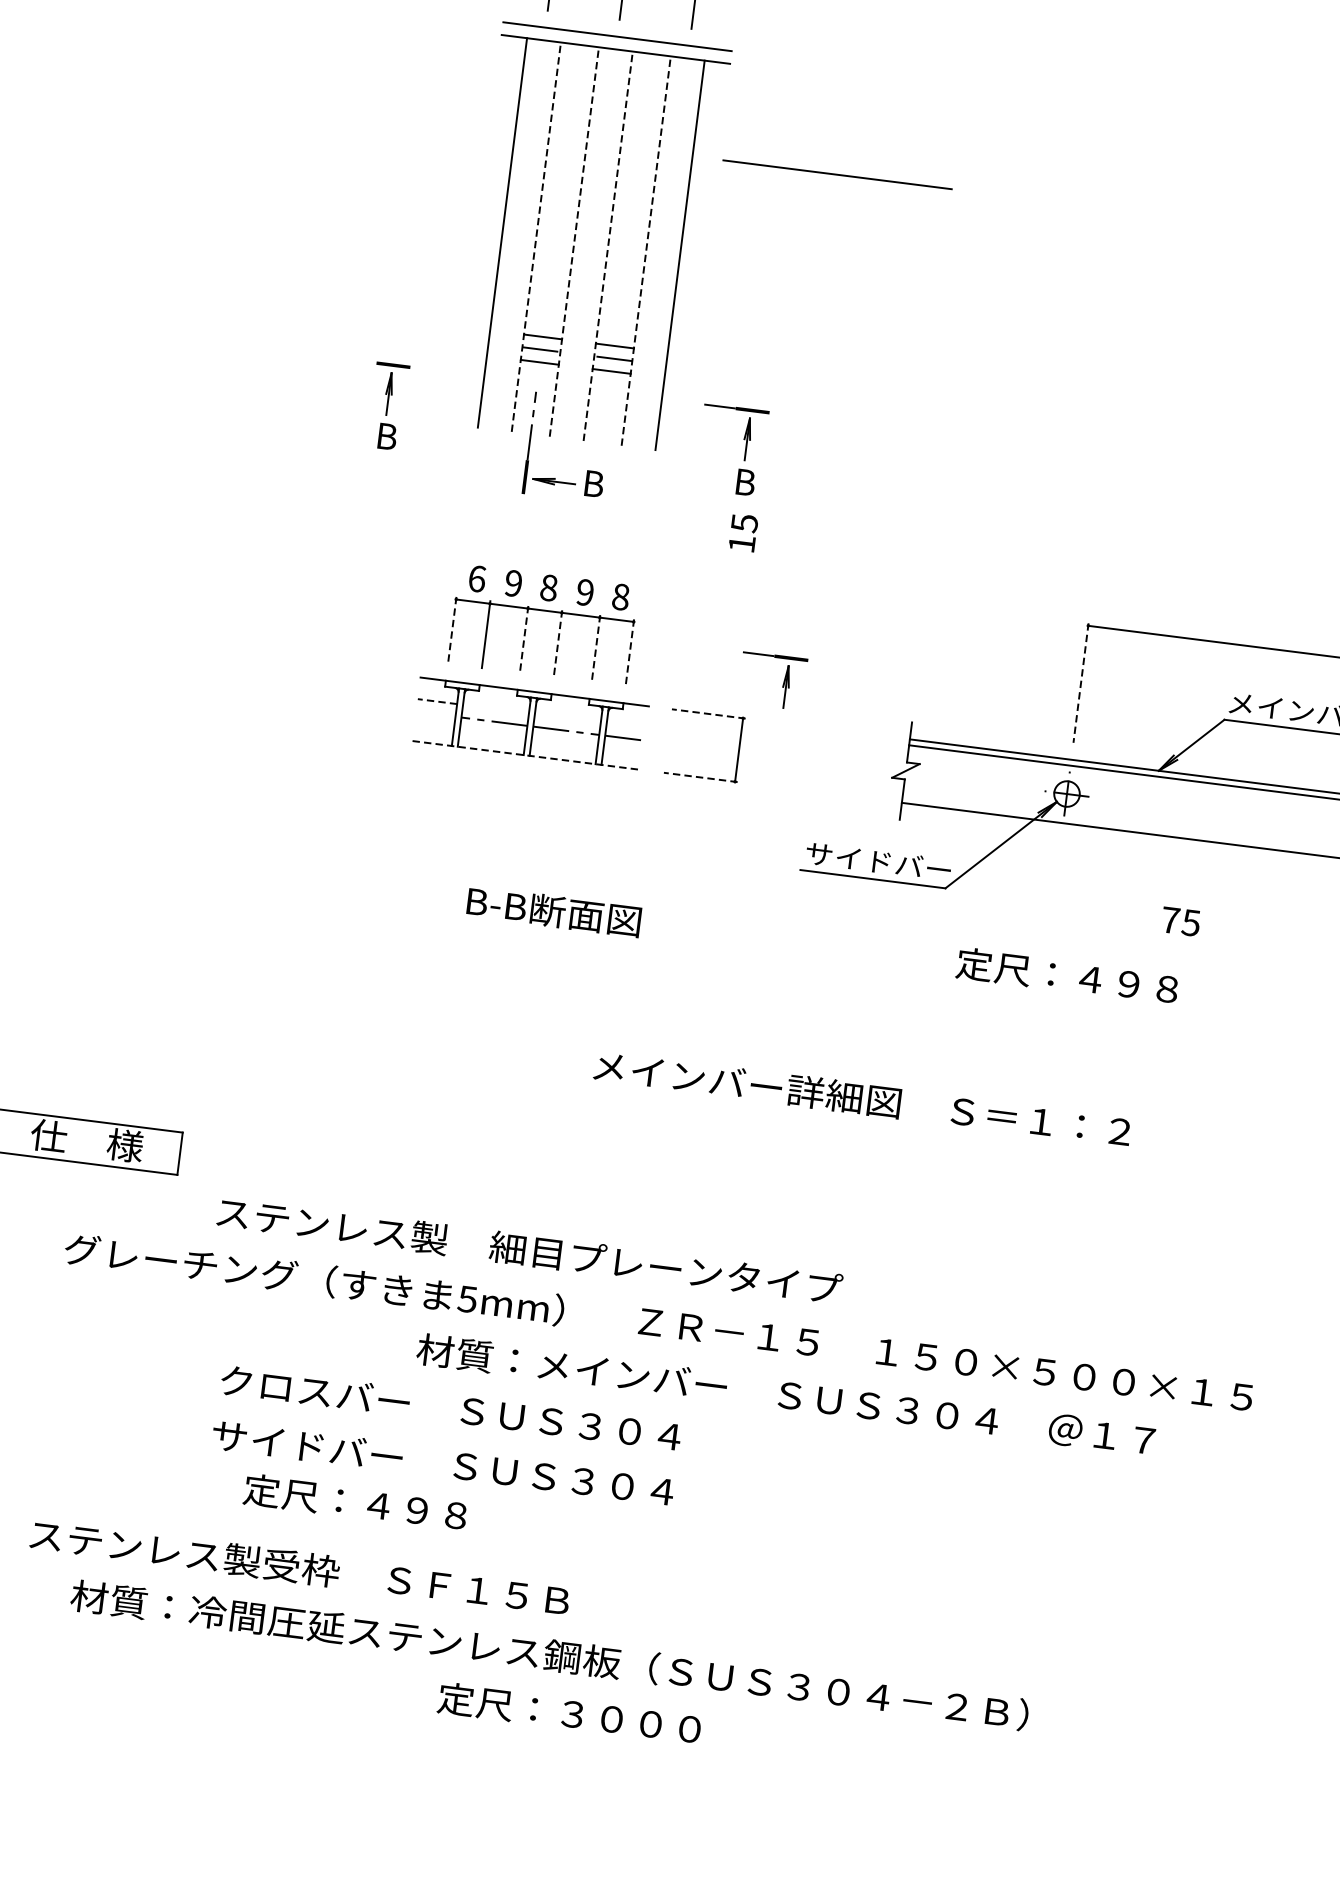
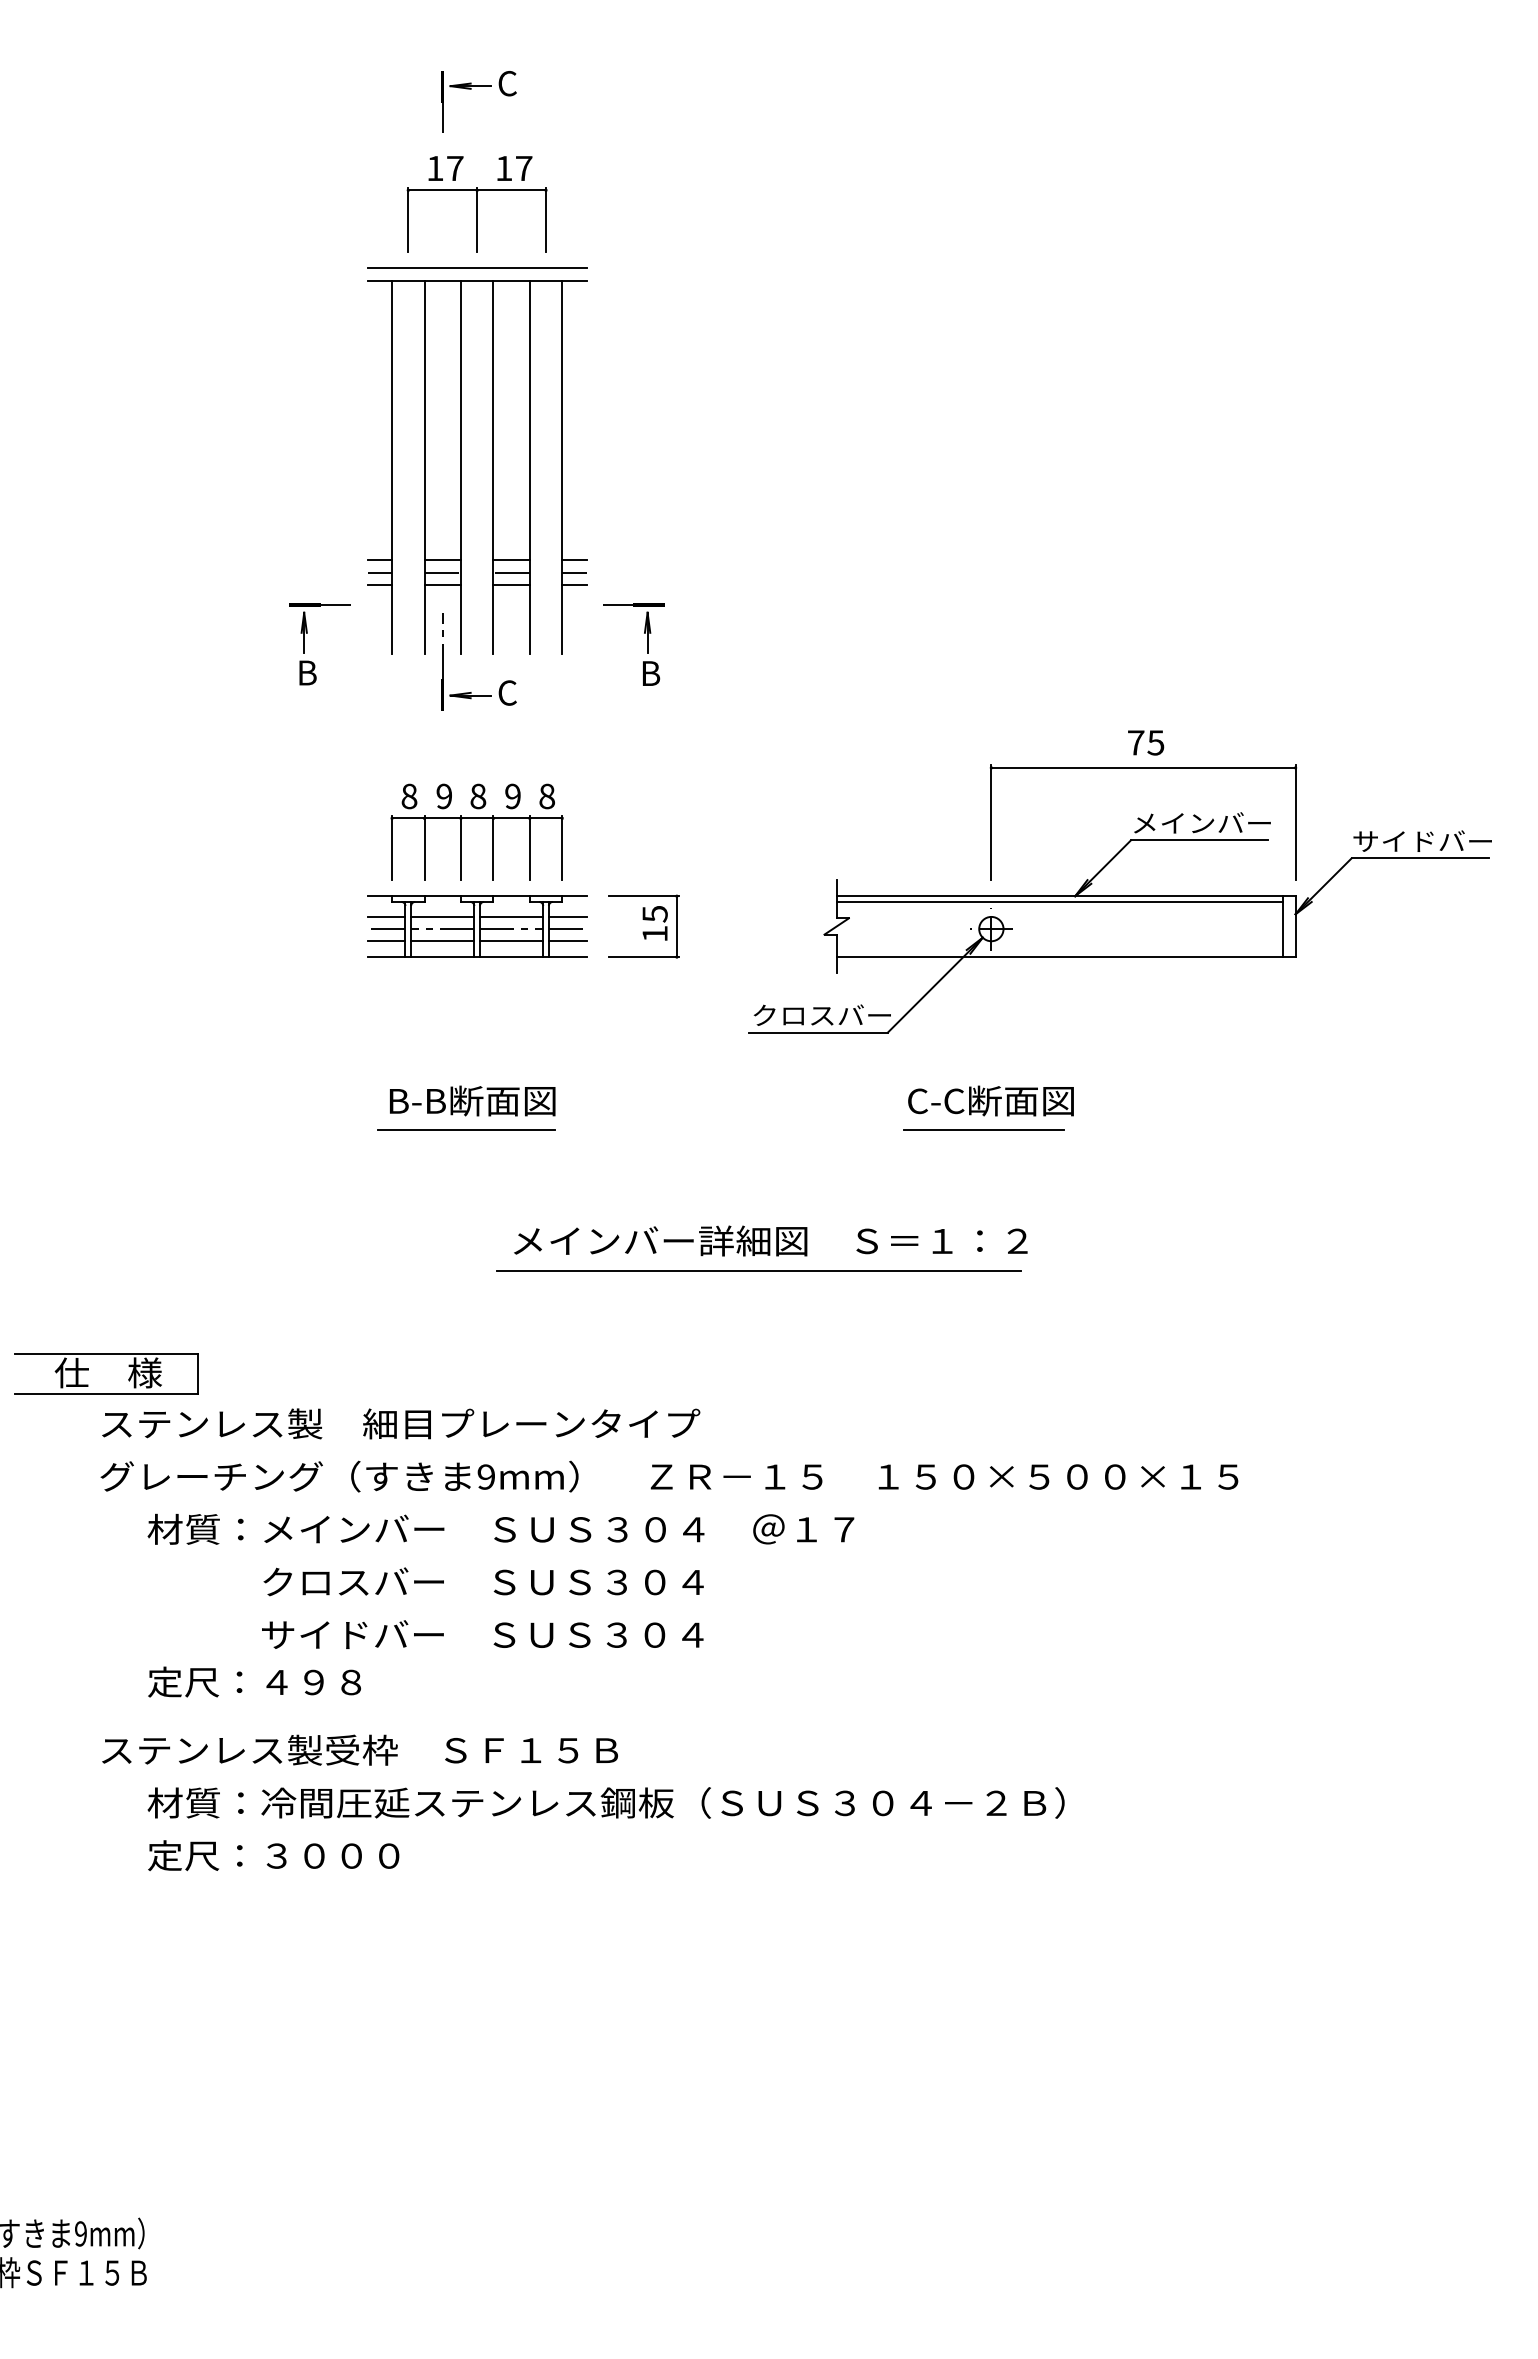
line: (838, 173) -> (701, 371), removed
line: (536, 237) -> (424, 467), dashed -> solid
line: (573, 242) -> (460, 467), dashed -> solid
line: (608, 246) -> (493, 467), dashed -> solid
line: (645, 251) -> (529, 467), dashed -> solid
line: (477, 328) -> (379, 560), added
line: (475, 341) -> (379, 572), added
line: (473, 353) -> (379, 584), added
line: (680, 354) -> (574, 560), added
line: (678, 366) -> (574, 572), added
line: (426, 368) -> (336, 604), added
line: (677, 379) -> (574, 584), added
text: (593, 483) -> (507, 692), B -> C
text: (742, 532) -> (654, 923), moved
text: (477, 578) -> (409, 796), 6 -> 8
line: (452, 630) -> (392, 848), dashed -> solid
line: (523, 639) -> (460, 848), dashed -> solid
line: (558, 644) -> (493, 848), dashed -> solid
line: (595, 649) -> (529, 848), dashed -> solid
line: (630, 653) -> (562, 848), dashed -> solid
part: (783, 682) -> (710, 857), removed
line: (1081, 683) -> (991, 823), dashed -> solid
line: (437, 701) -> (386, 916), dashed -> solid
line: (495, 708) -> (442, 916), added
line: (435, 714) -> (386, 929), added
line: (708, 714) -> (643, 896), dashed -> solid
line: (567, 717) -> (511, 916), added
line: (626, 725) -> (567, 916), added
line: (434, 727) -> (386, 941), added
line: (492, 734) -> (442, 941), added
line: (564, 743) -> (511, 941), added
line: (623, 751) -> (567, 941), added
line: (526, 755) -> (477, 957), dashed -> solid
line: (700, 777) -> (643, 957), dashed -> solid
text: (848, 858) -> (792, 1015), サイドバー -> クロスバー
text: (554, 910) -> (472, 1100), moved
text: (1181, 921) -> (1146, 742), moved
line: (491, 934) -> (465, 1130), added
text: (1067, 975) -> (1013, 1100), 定尺：４９８ -> C-C断面図
line: (1032, 1003) -> (983, 1130), added
text: (862, 1098) -> (770, 1240), moved
line: (778, 1119) -> (758, 1270), added
text: (530, 1250) -> (401, 1423), moved
text: (466, 1298) -> (485, 1476), 5mm -> 9mm
text: (785, 1394) -> (500, 1528), moved
text: (355, 1501) -> (254, 1681), moved
text: (569, 1713) -> (273, 1855), moved

